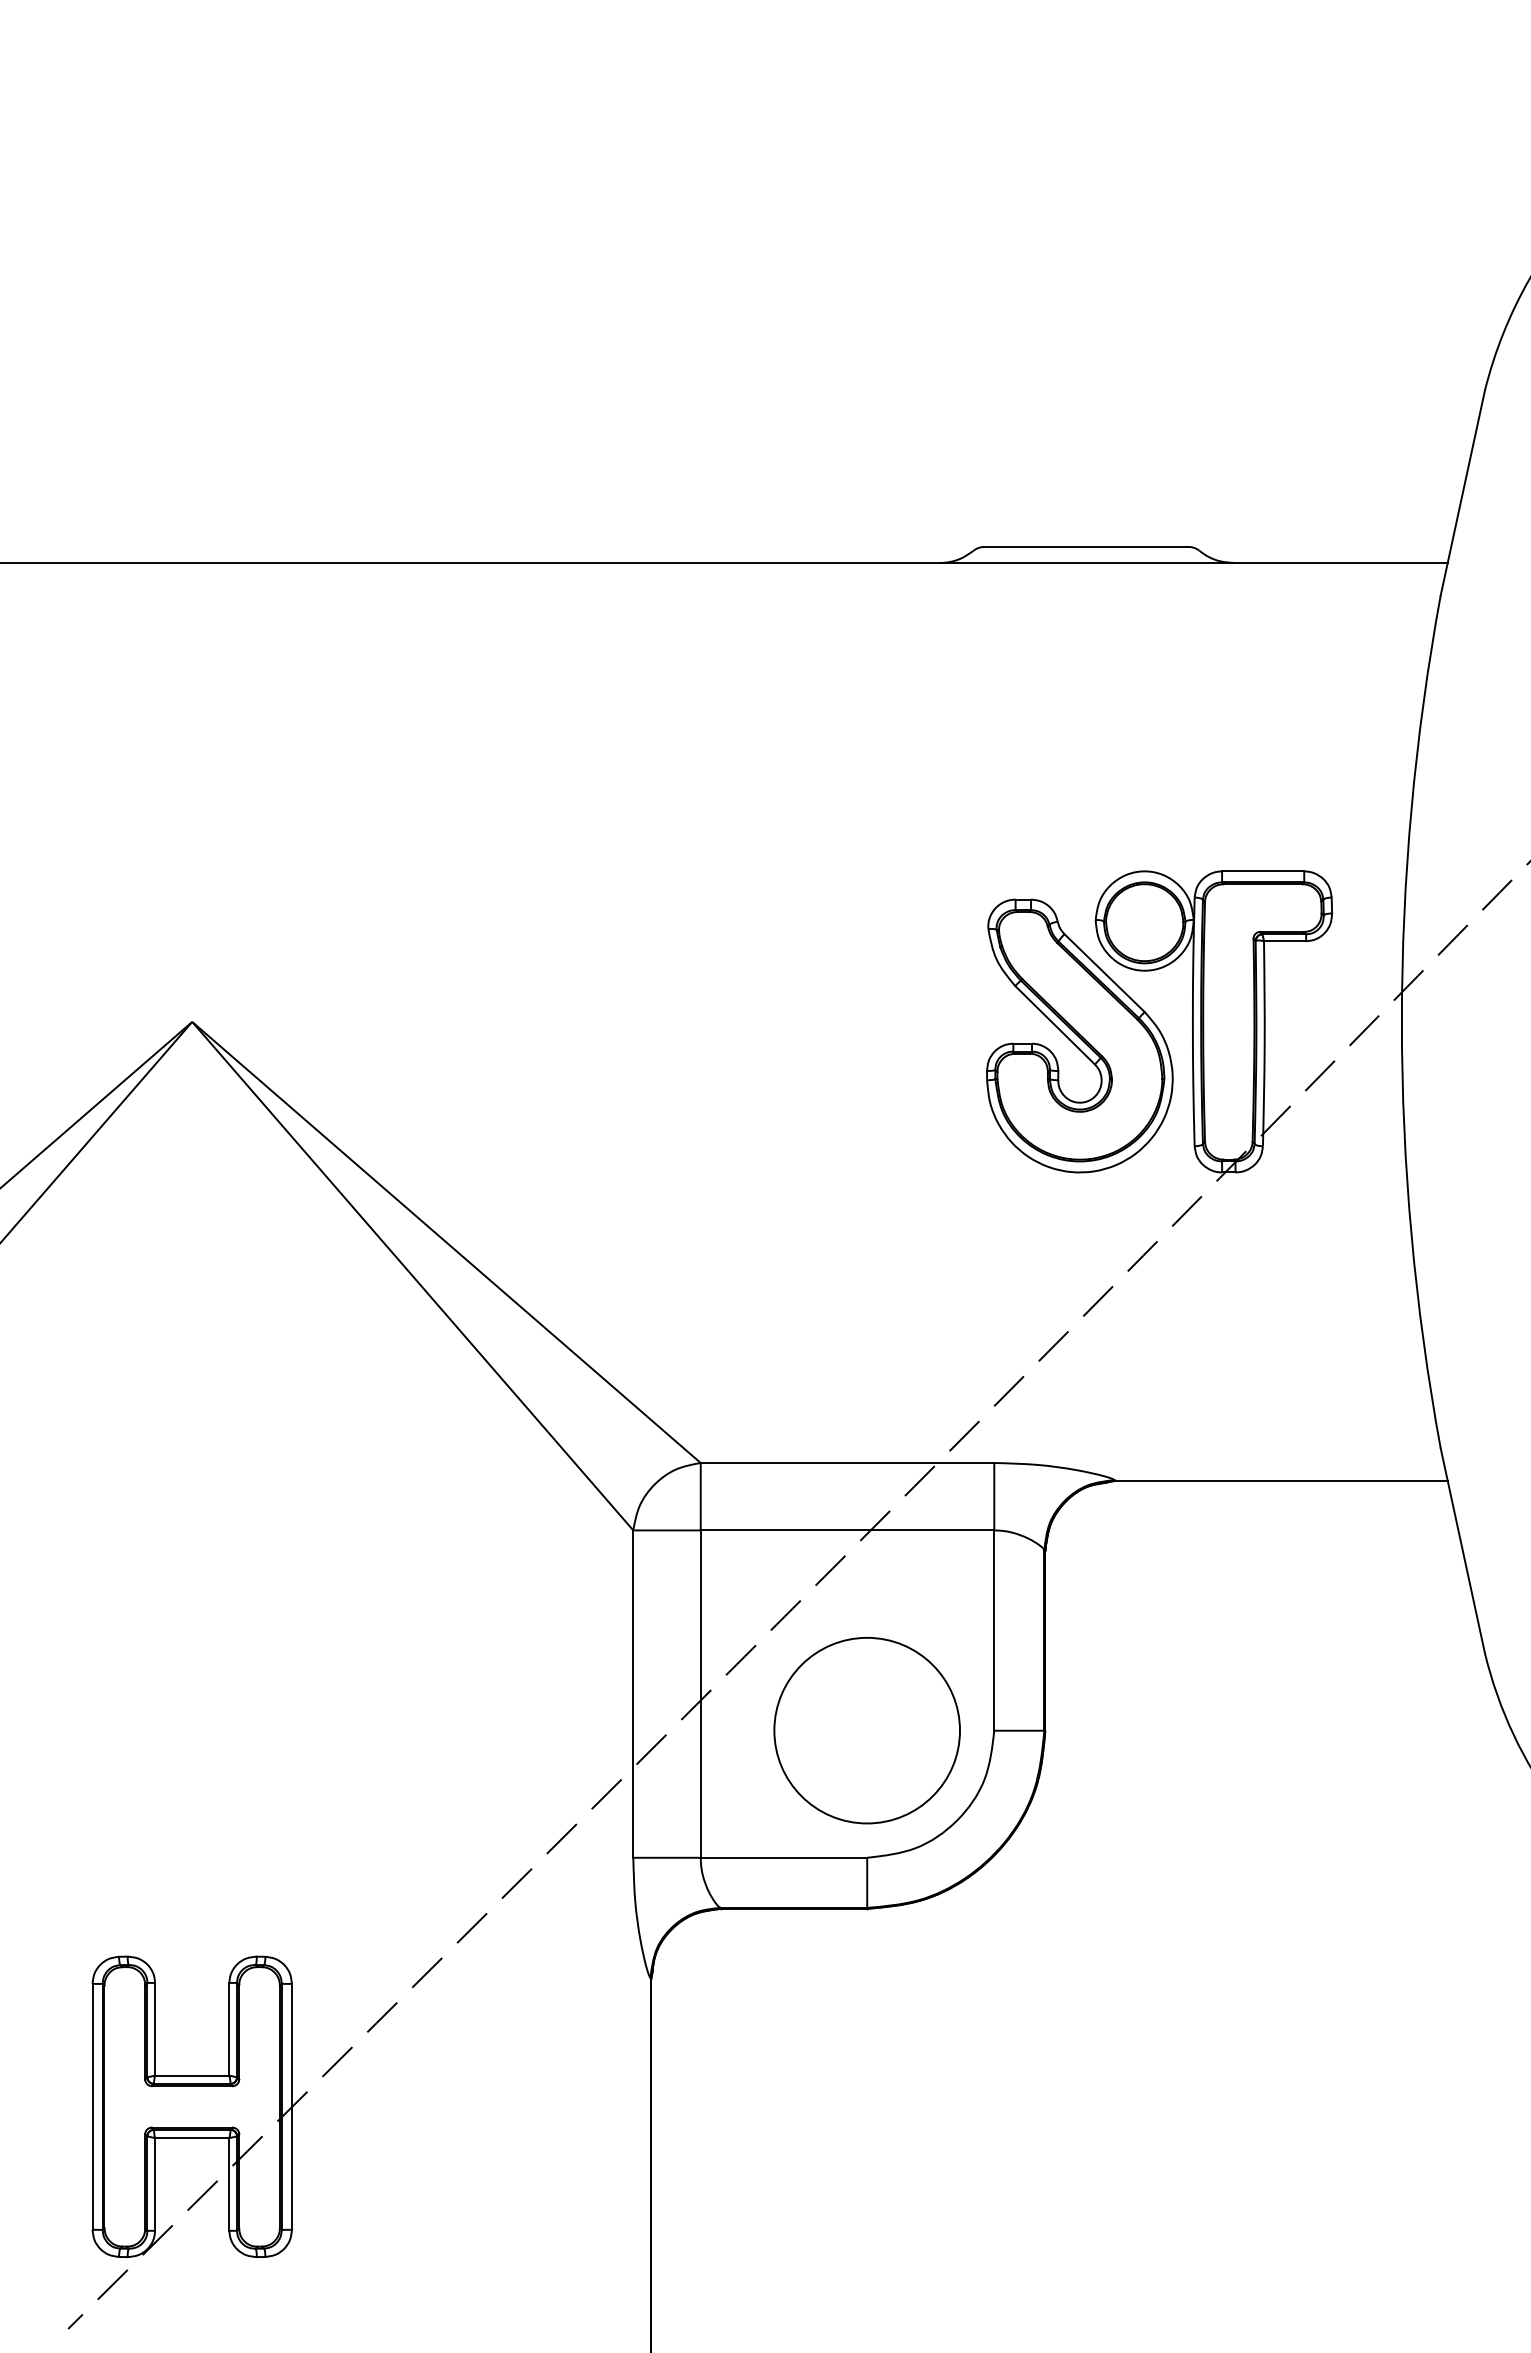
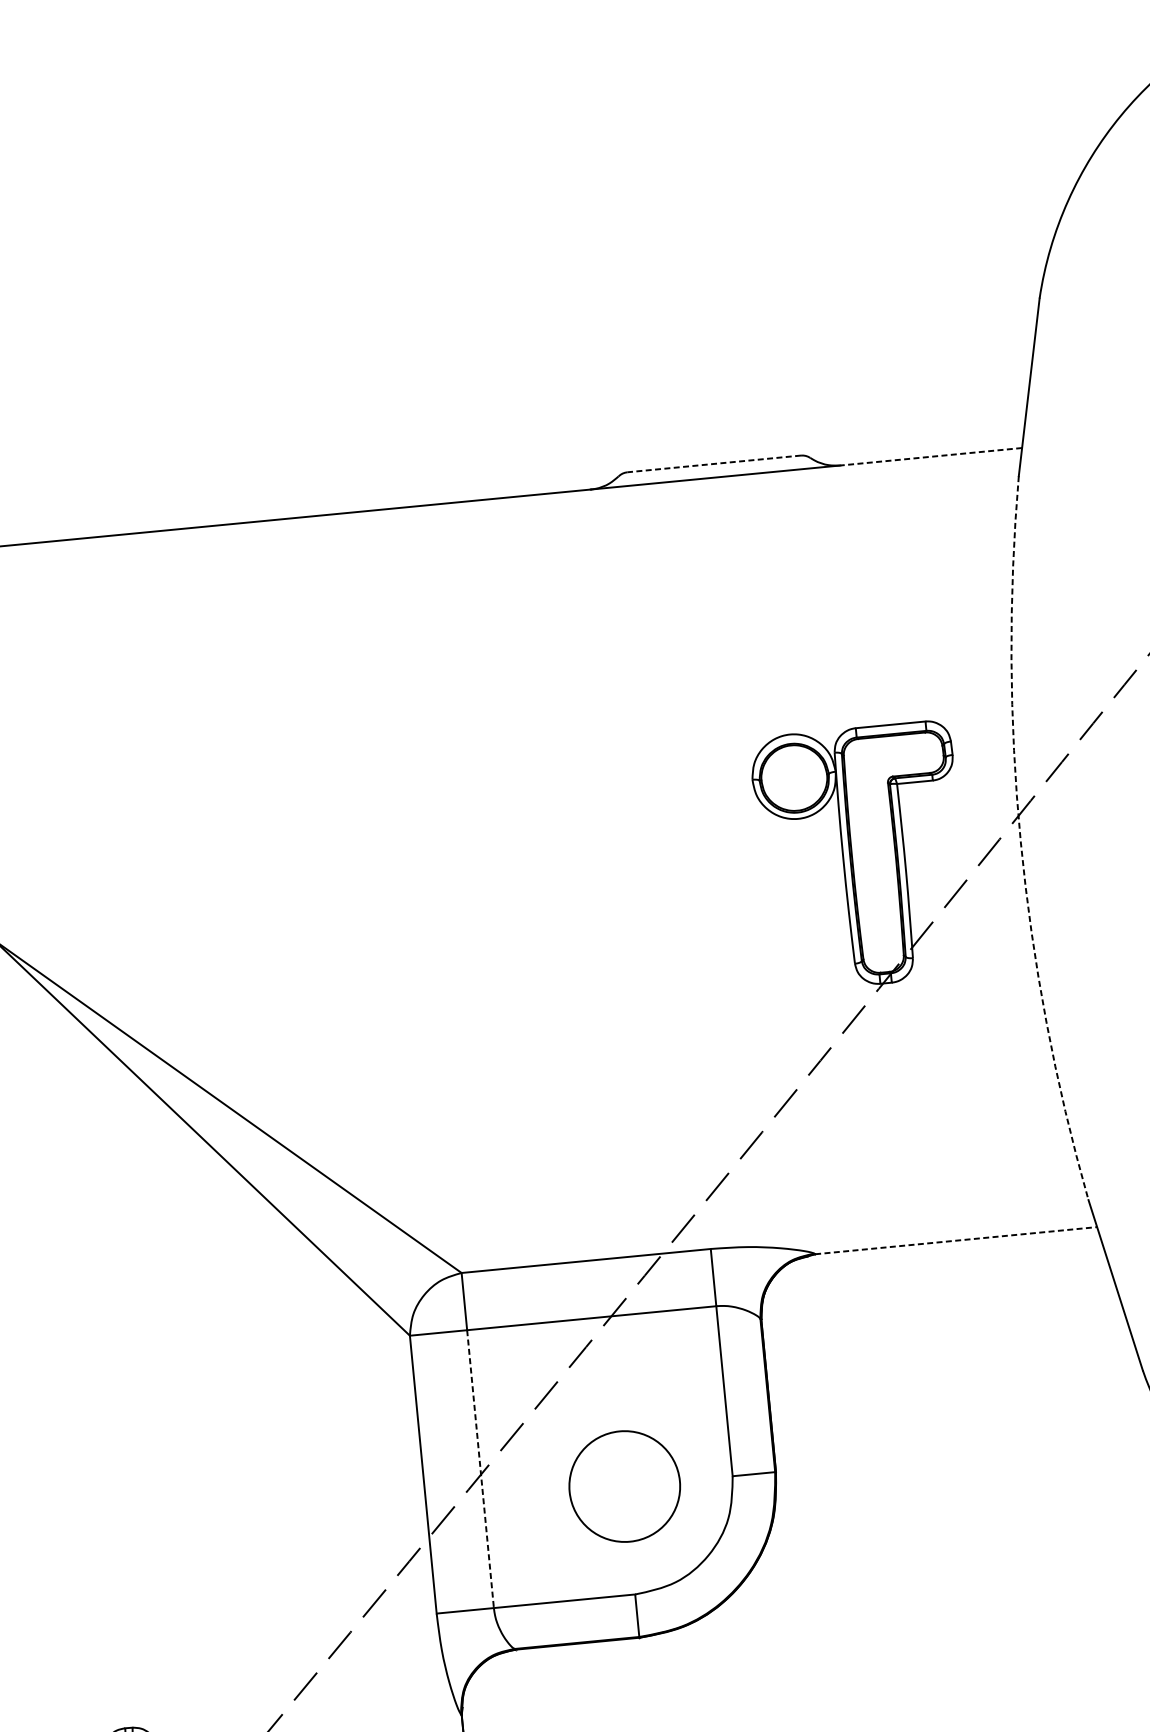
line: (1086, 546) -> (714, 463), solid -> dashed
line: (1340, 562) -> (931, 456), solid -> dashed
arc: (1401, 1021) -> (1020, 840), solid -> dashed
part: (1079, 1035) -> (748, 879), removed
line: (1282, 1480) -> (956, 1240), solid -> dashed
line: (700, 1694) -> (480, 1469), solid -> dashed
circle: (866, 1730) -> (624, 1486), size x0.7

